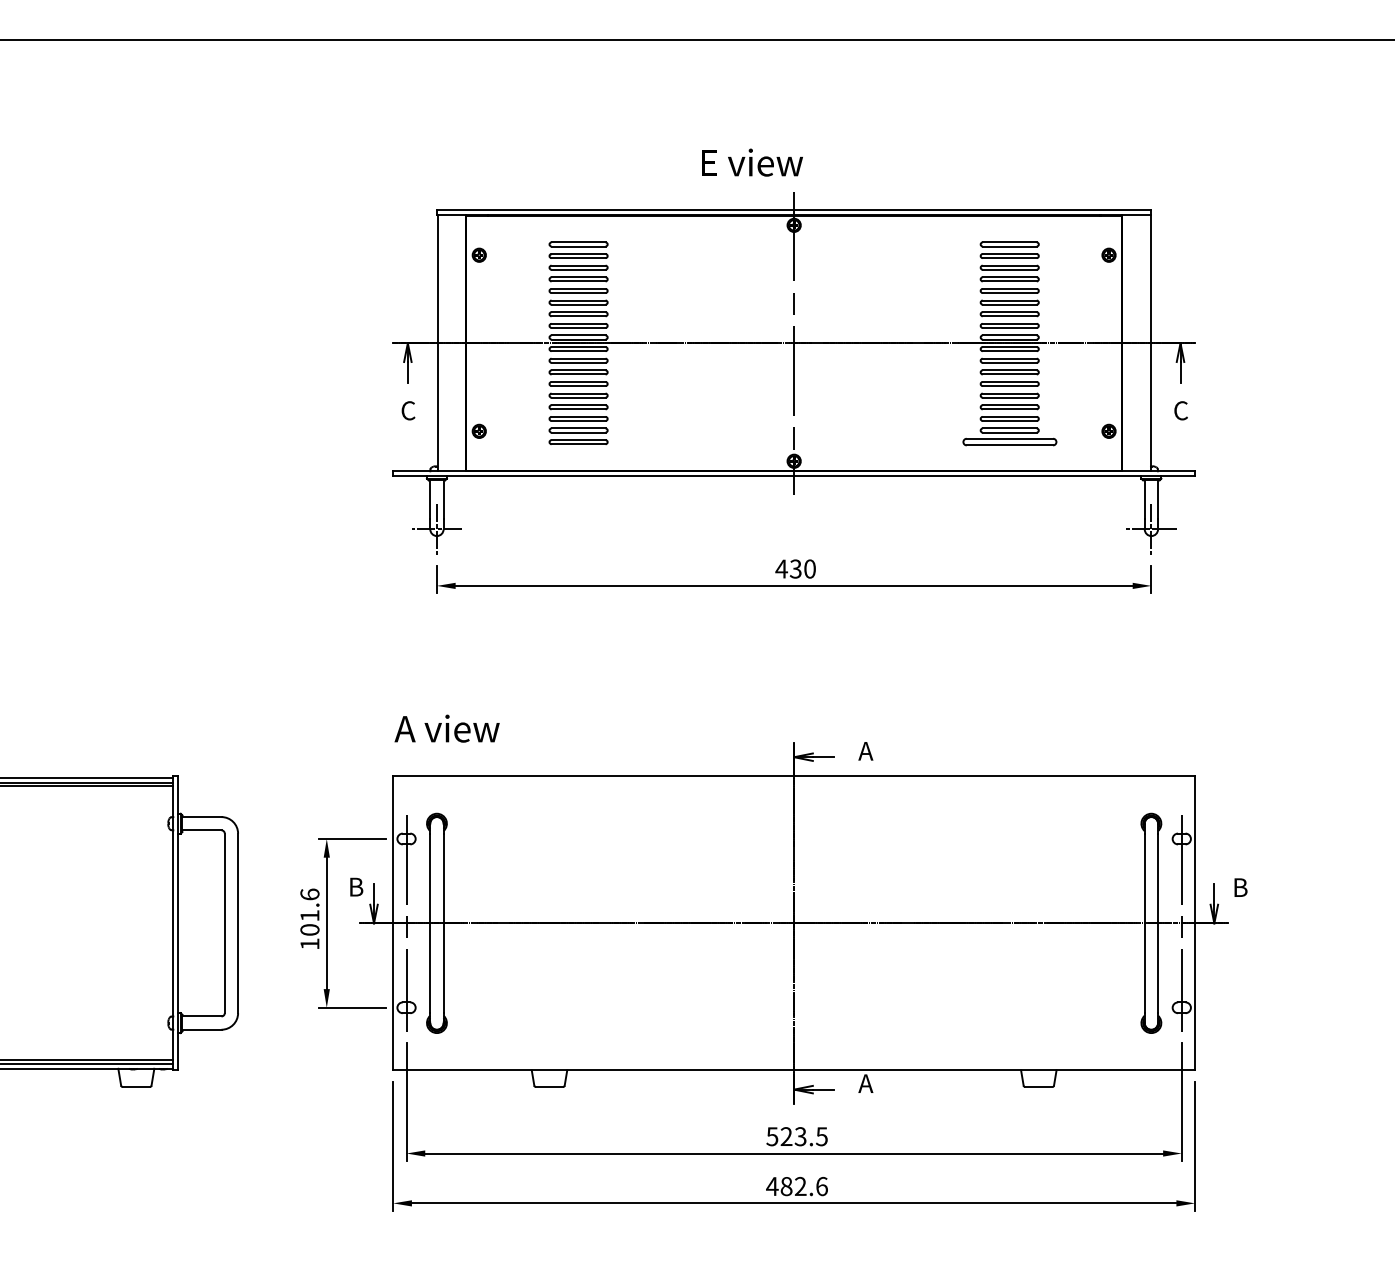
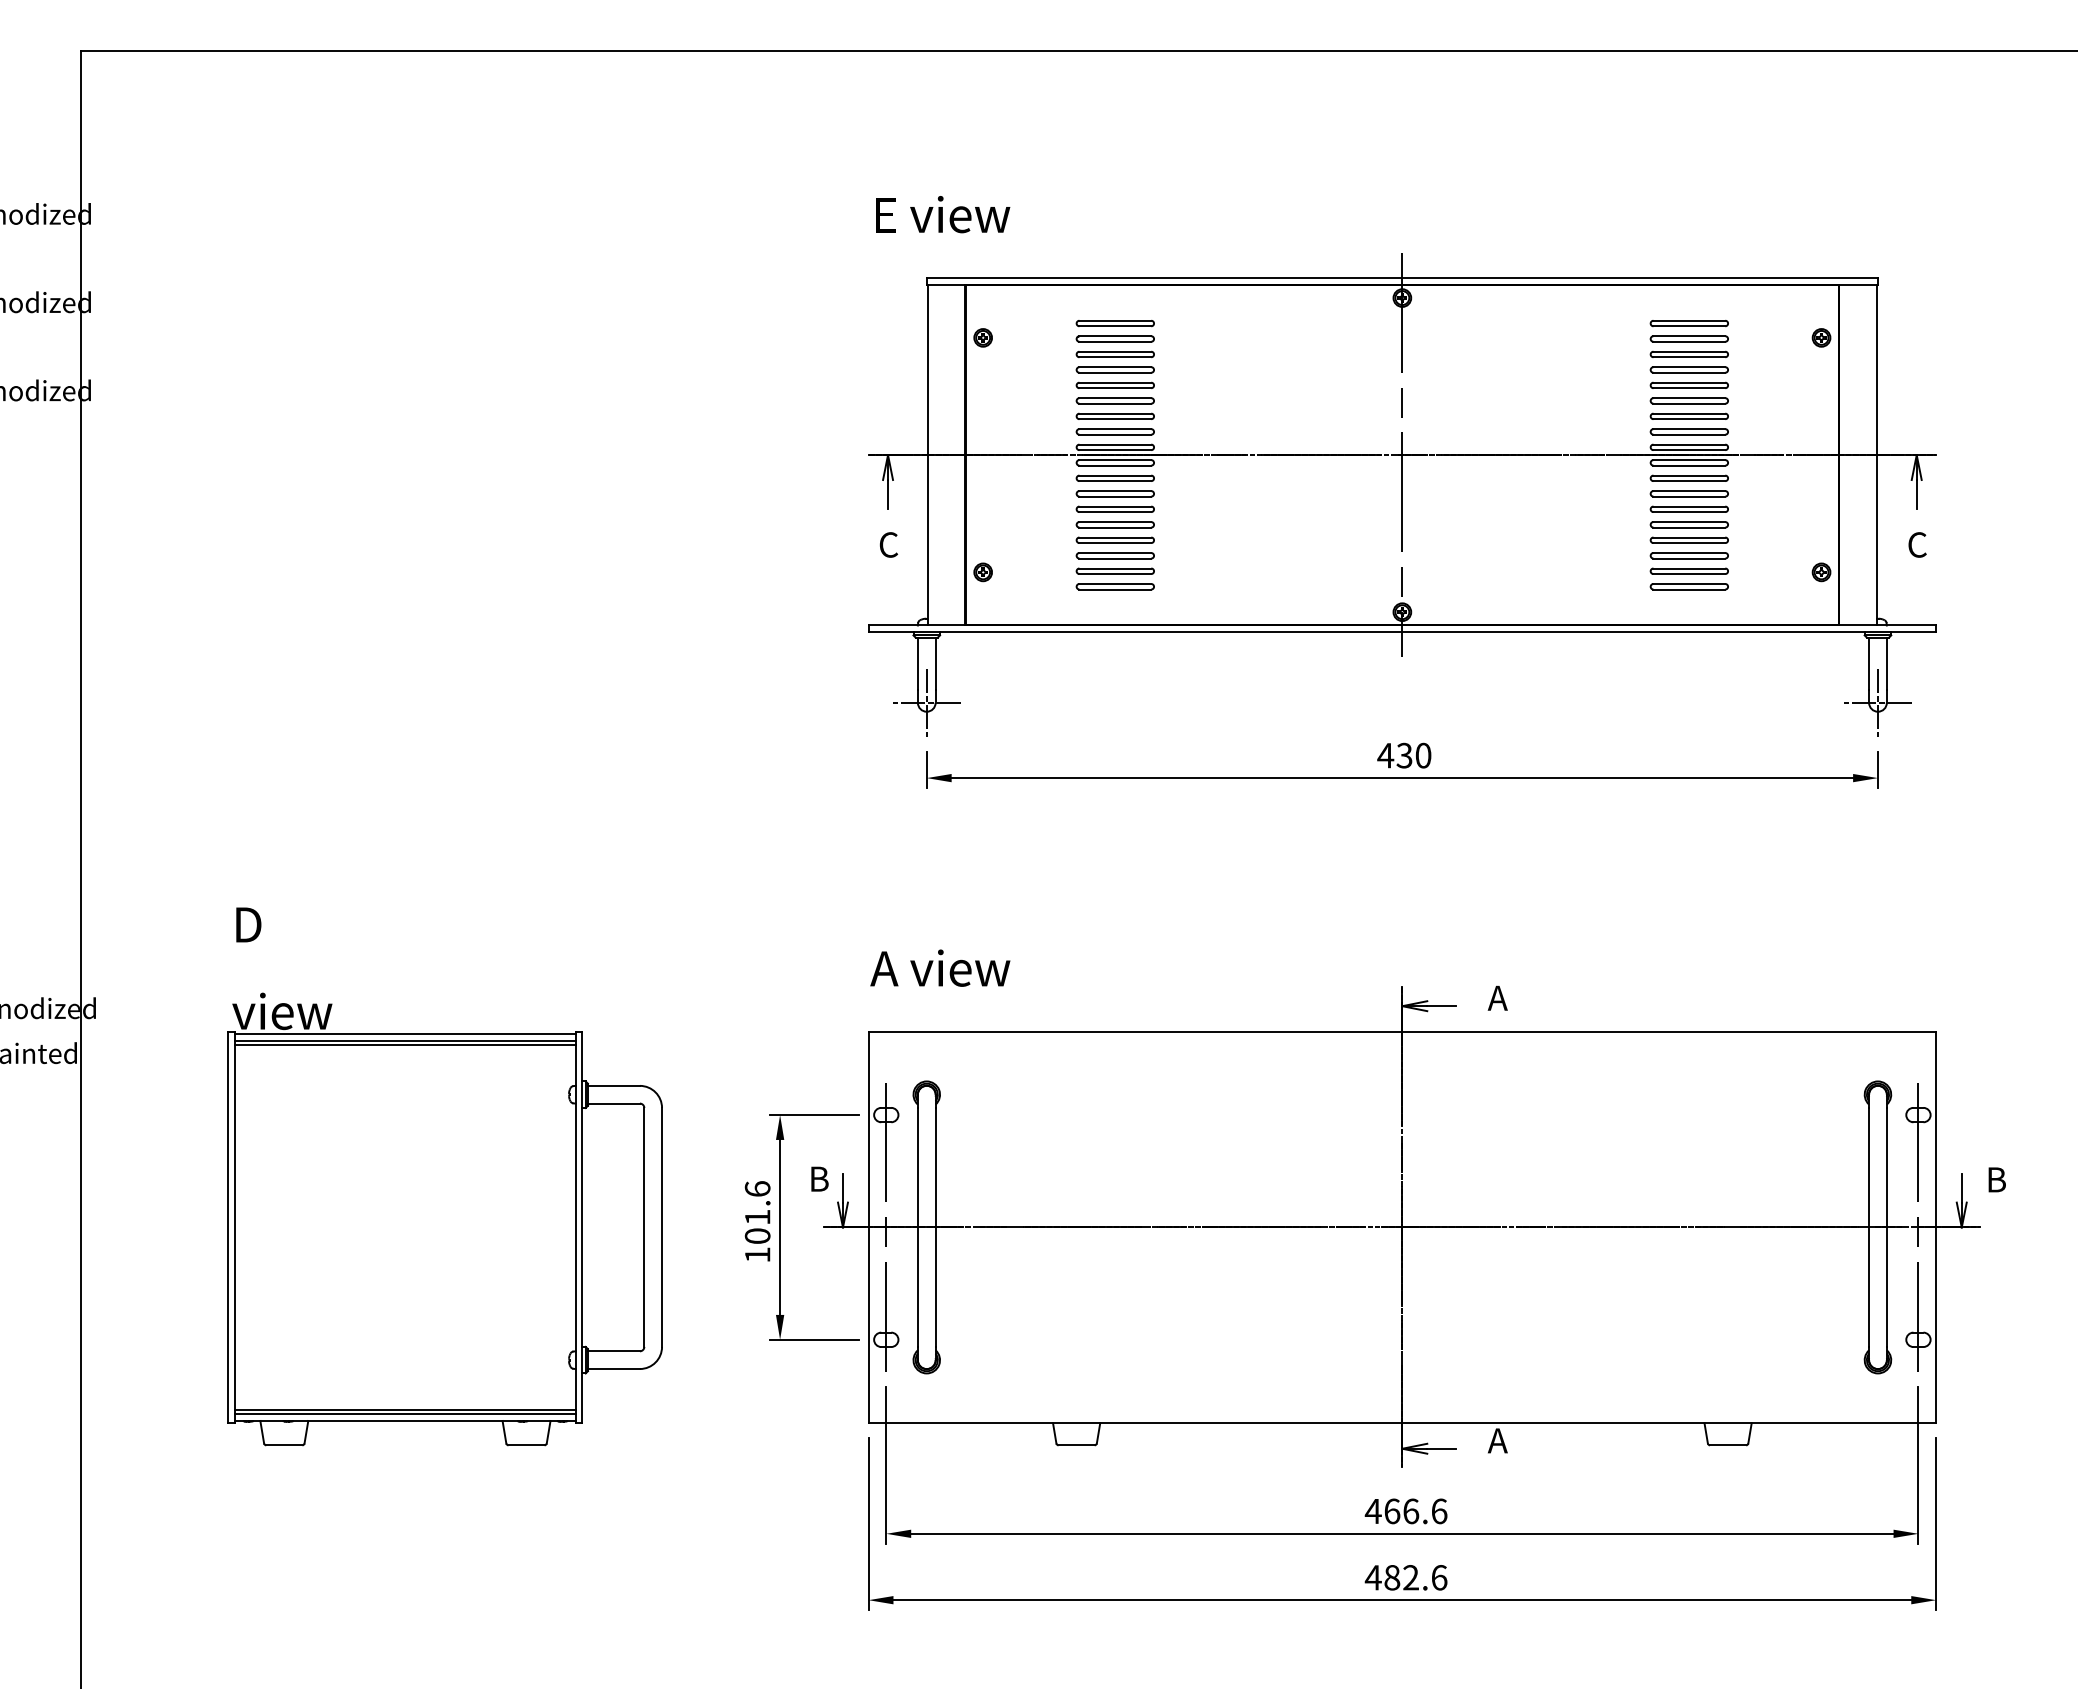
text: (752, 162) -> (943, 214), moved
part: (1009, 441) -> (1688, 586), size x0.62
text: (796, 1136) -> (1405, 1511), 523.5 -> 466.6

